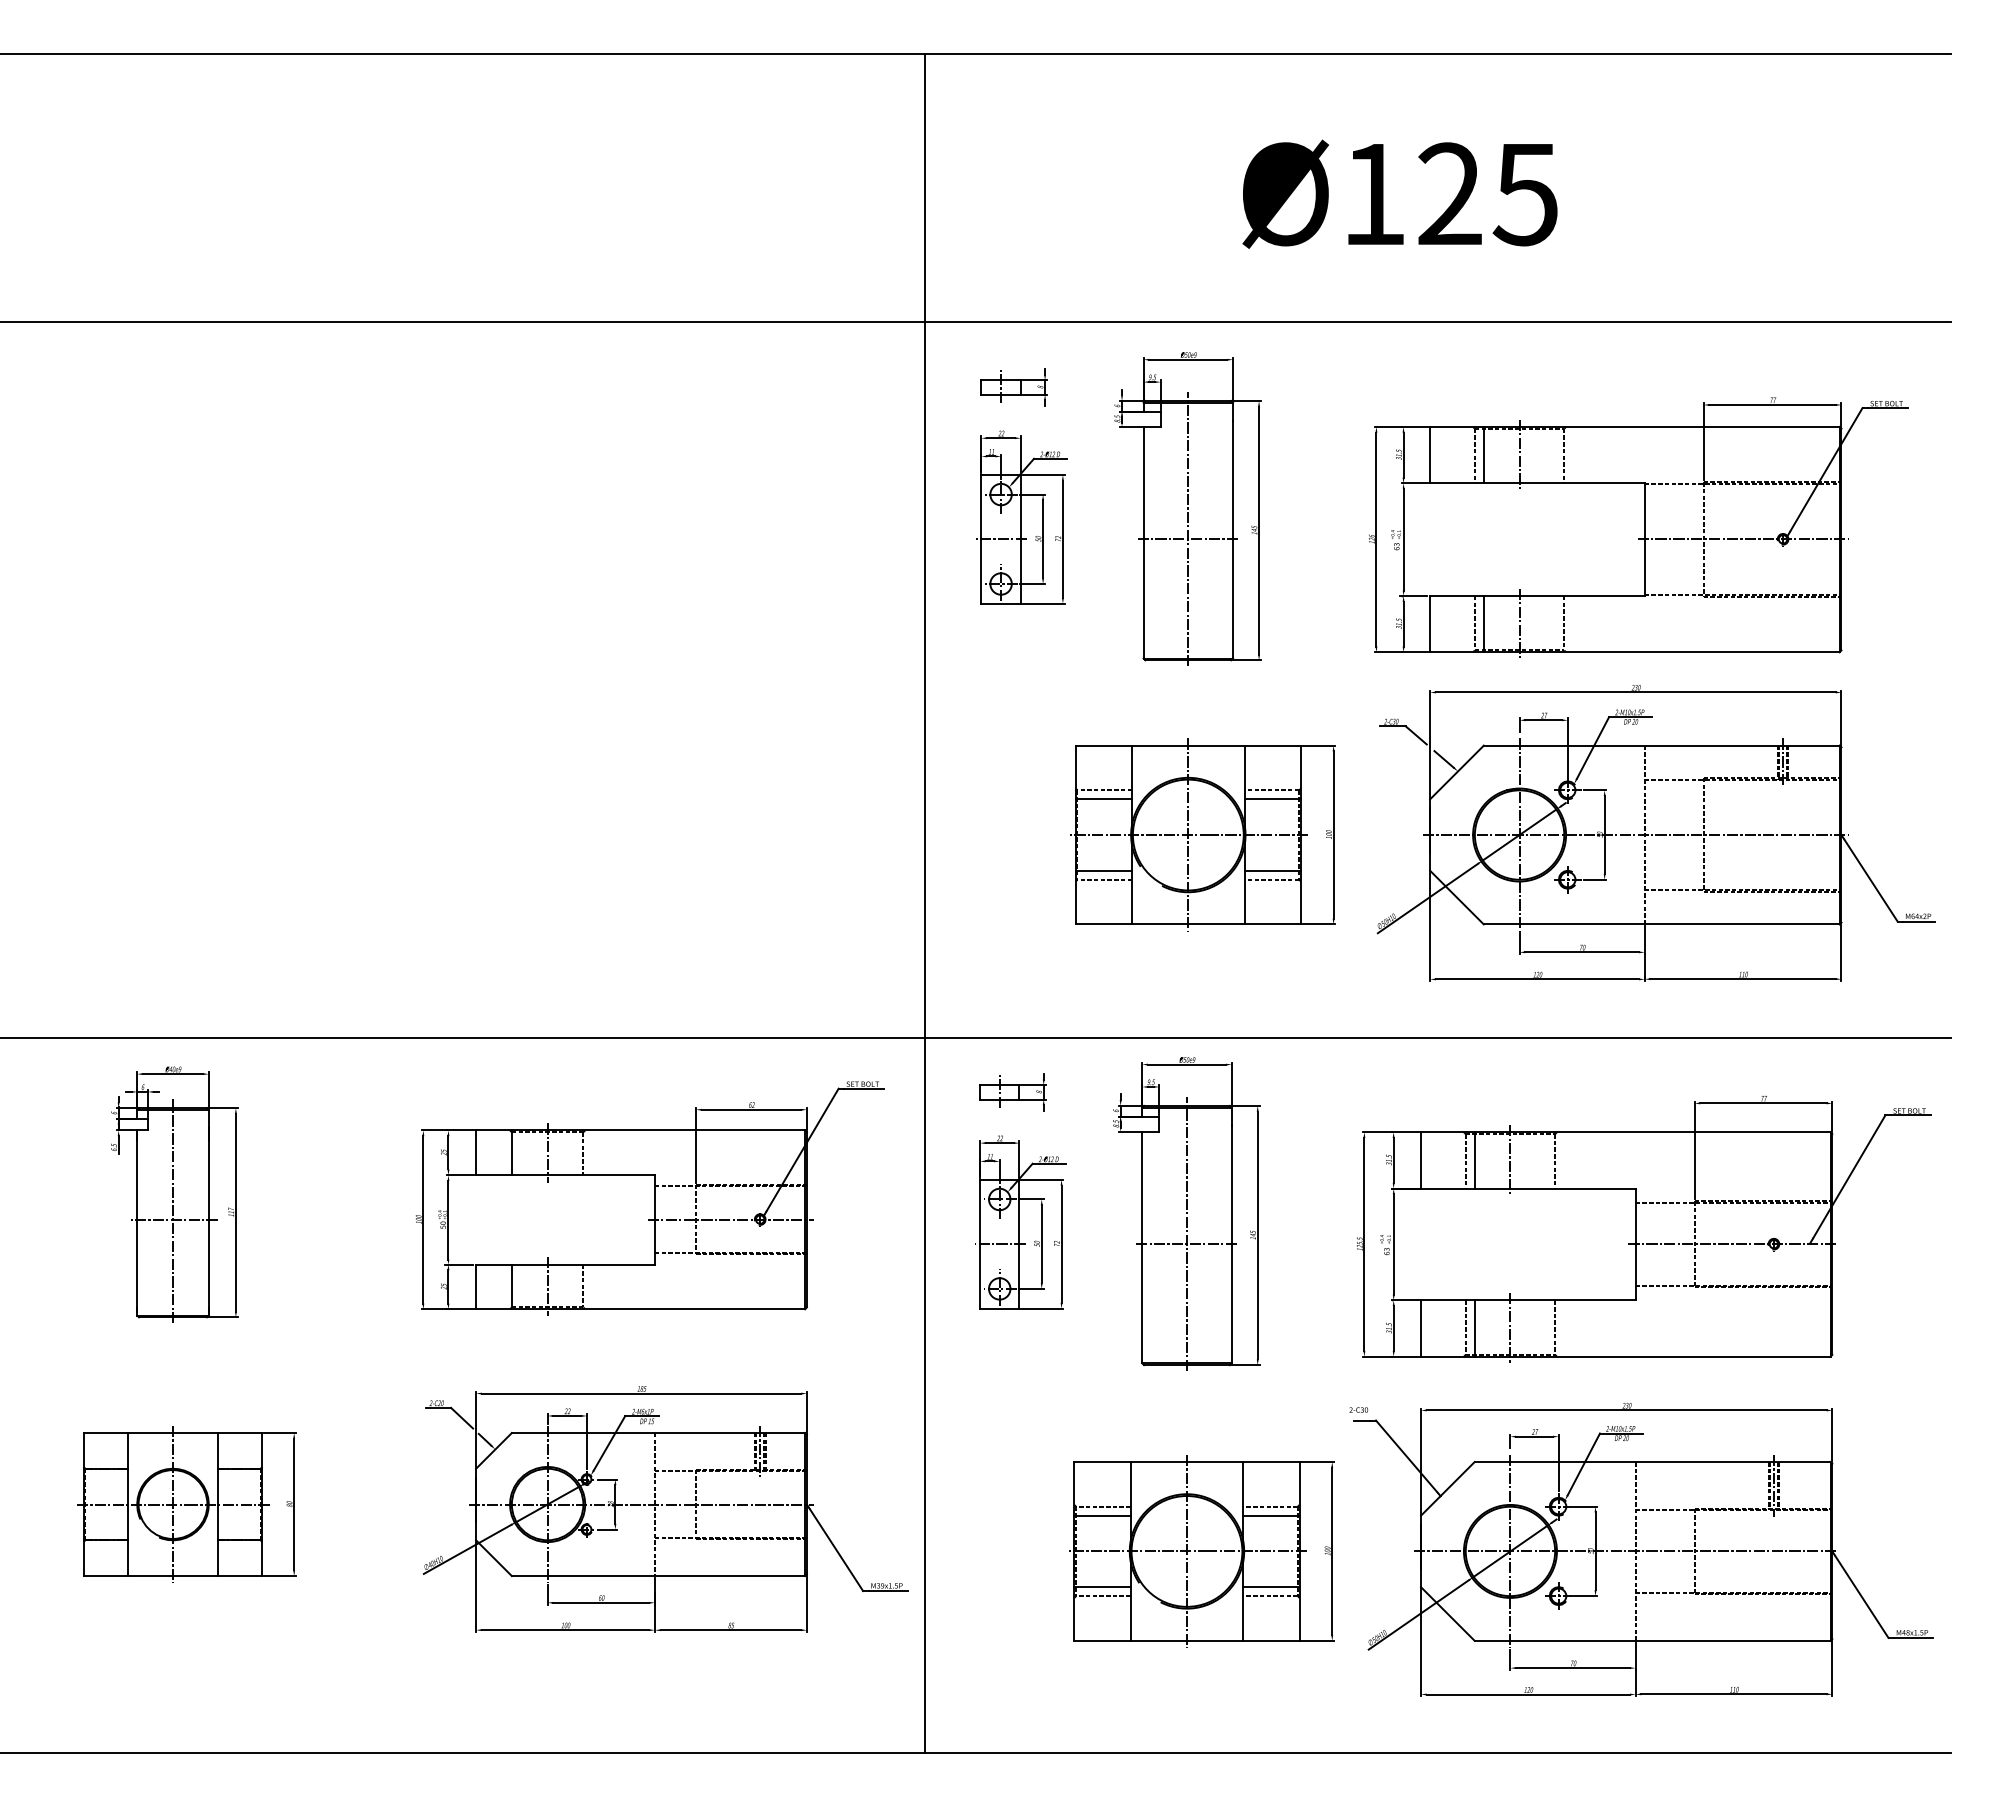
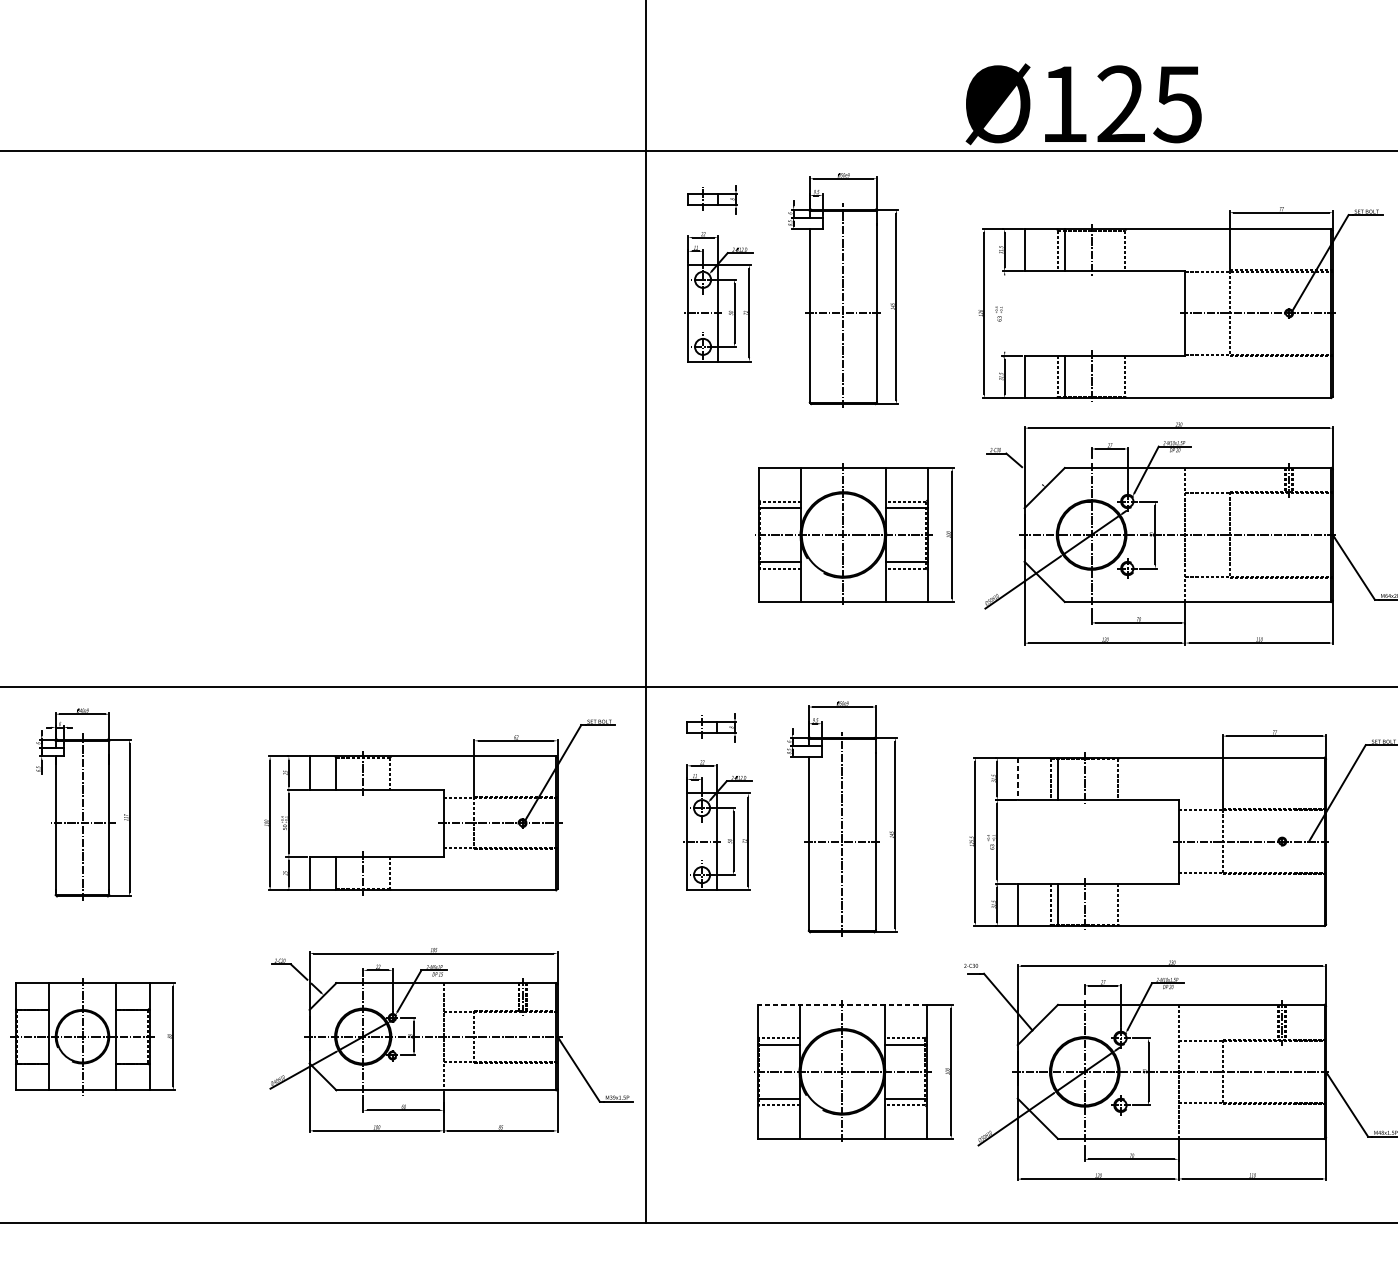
text: (1399, 193) -> (1083, 103), moved
line: (1403, 539) -> (1004, 313), removed
line: (1443, 759) -> (1034, 478), removed
line: (1421, 1160) -> (1018, 778), solid -> dashed
line: (1186, 1462) -> (842, 1005), solid -> dashed

